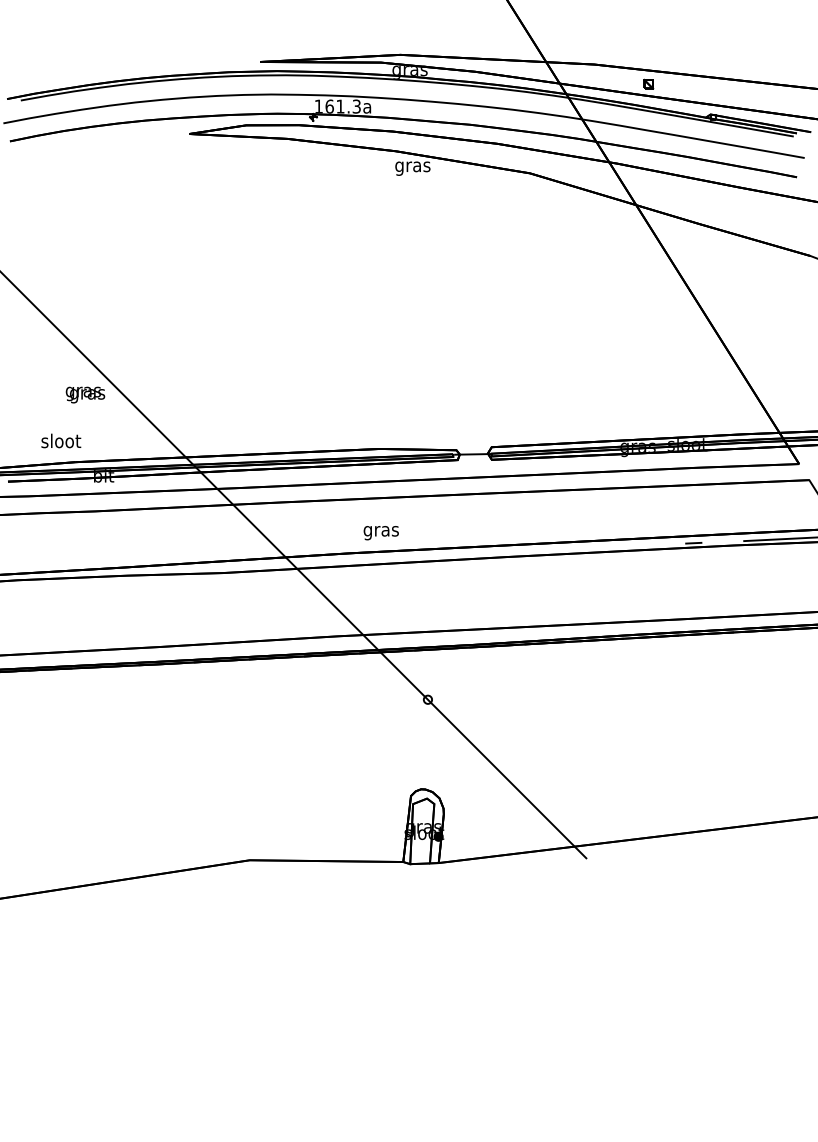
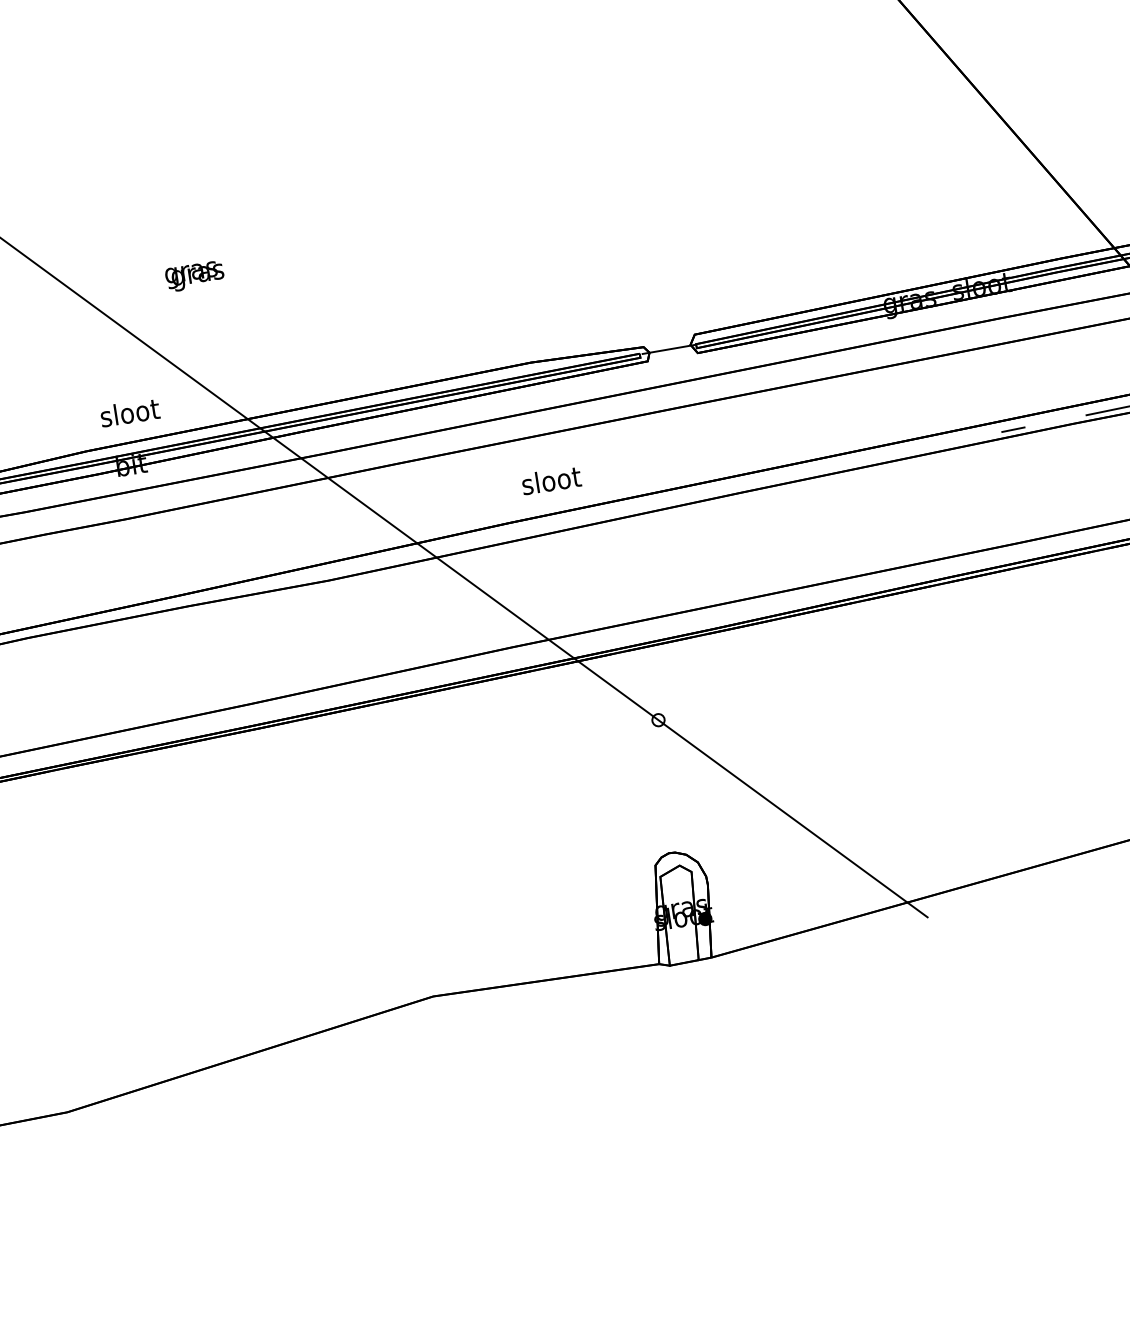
text: (85, 394) -> (194, 275), moved
text: (61, 440) -> (130, 411), moved
text: (381, 531) -> (551, 483), gras -> sloot

